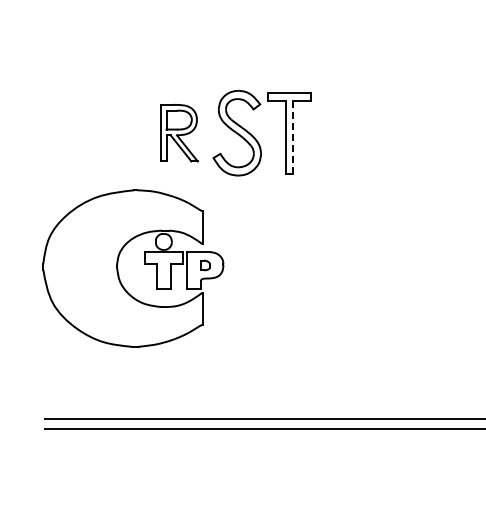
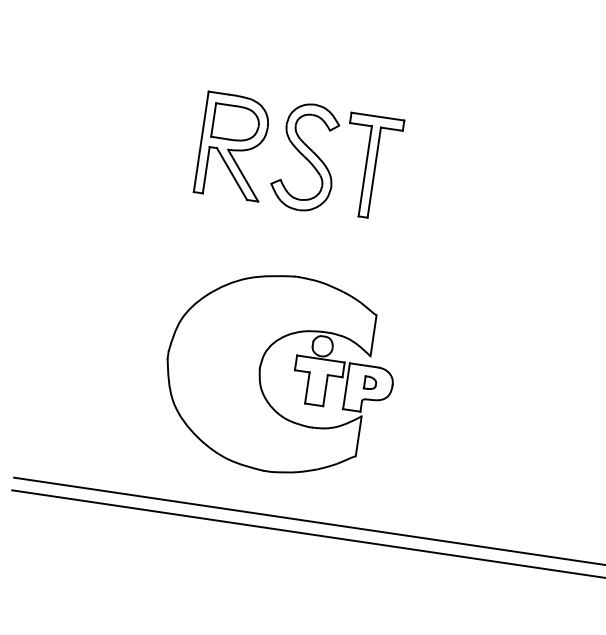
part: (179, 132) -> (233, 145), size x1.43
line: (293, 137) -> (374, 172), dashed -> solid
part: (144, 264) -> (294, 370), moved

